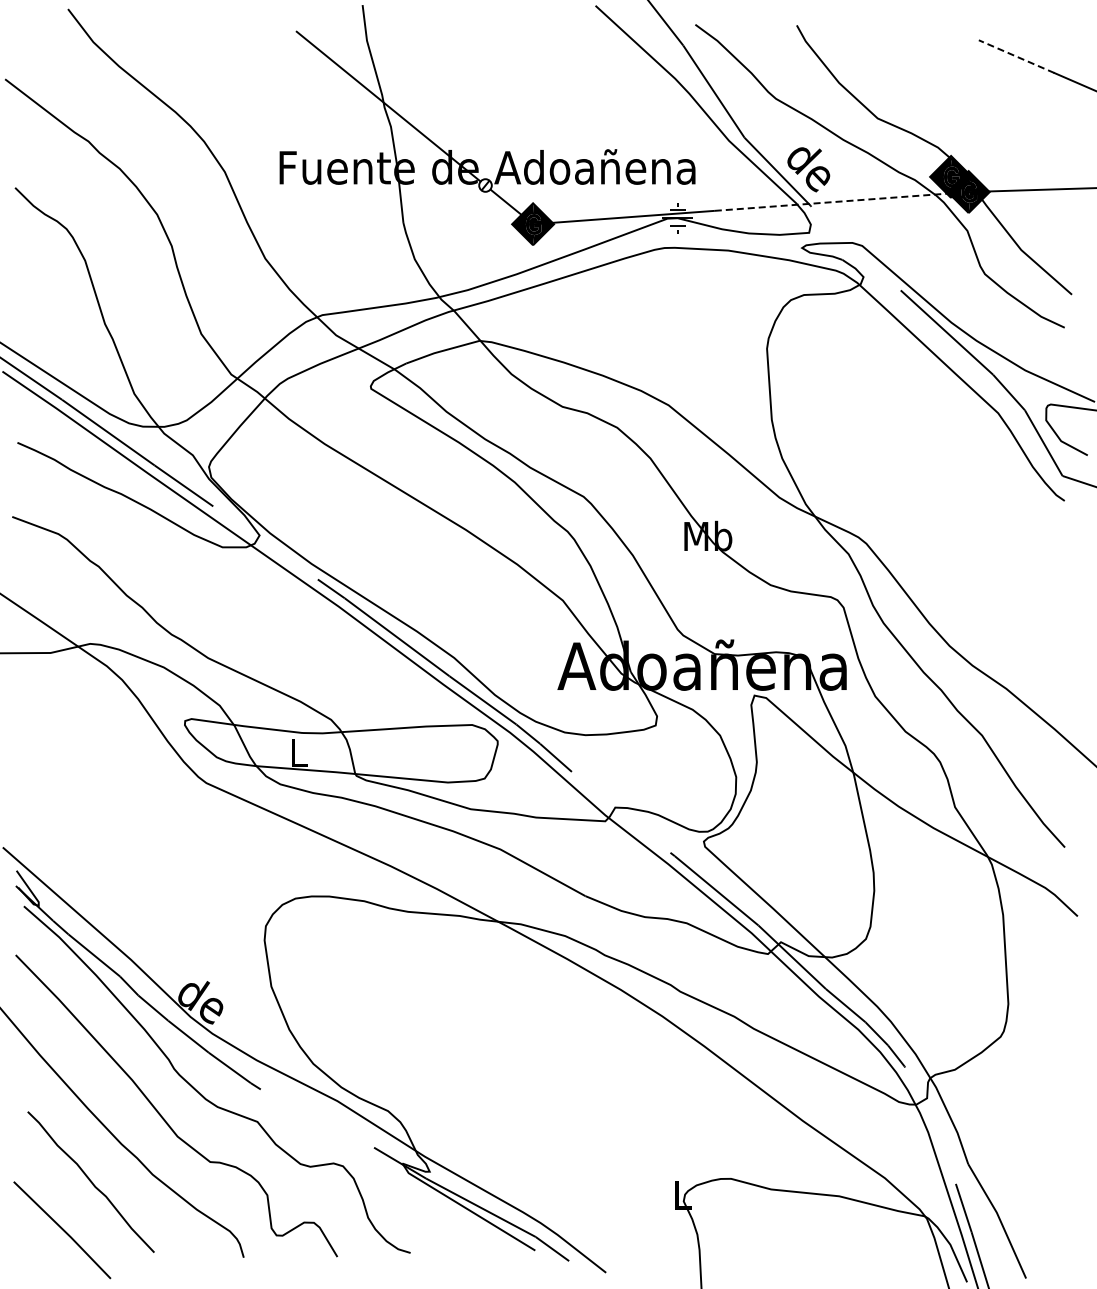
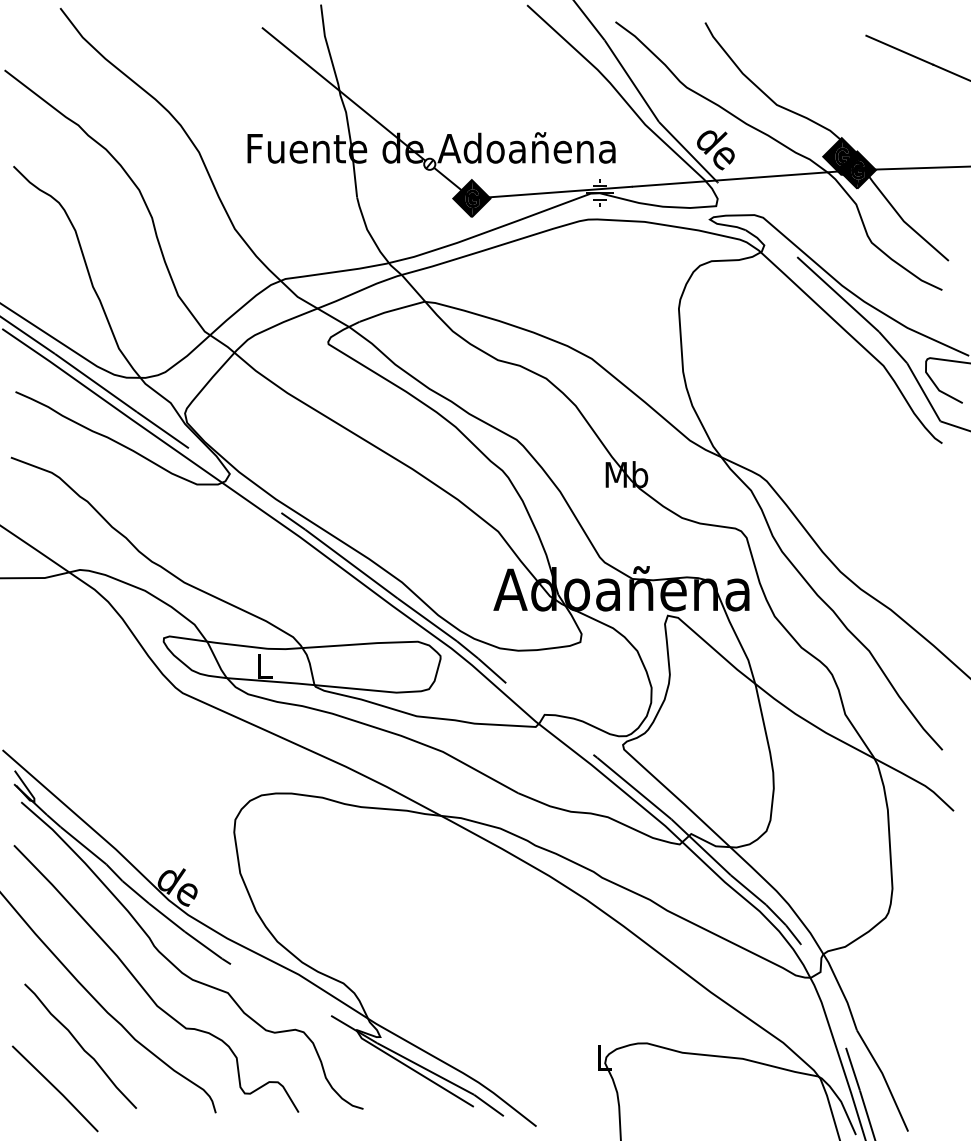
line: (1016, 56) -> (899, 50), dashed -> solid
line: (833, 202) -> (737, 179), dashed -> solid

